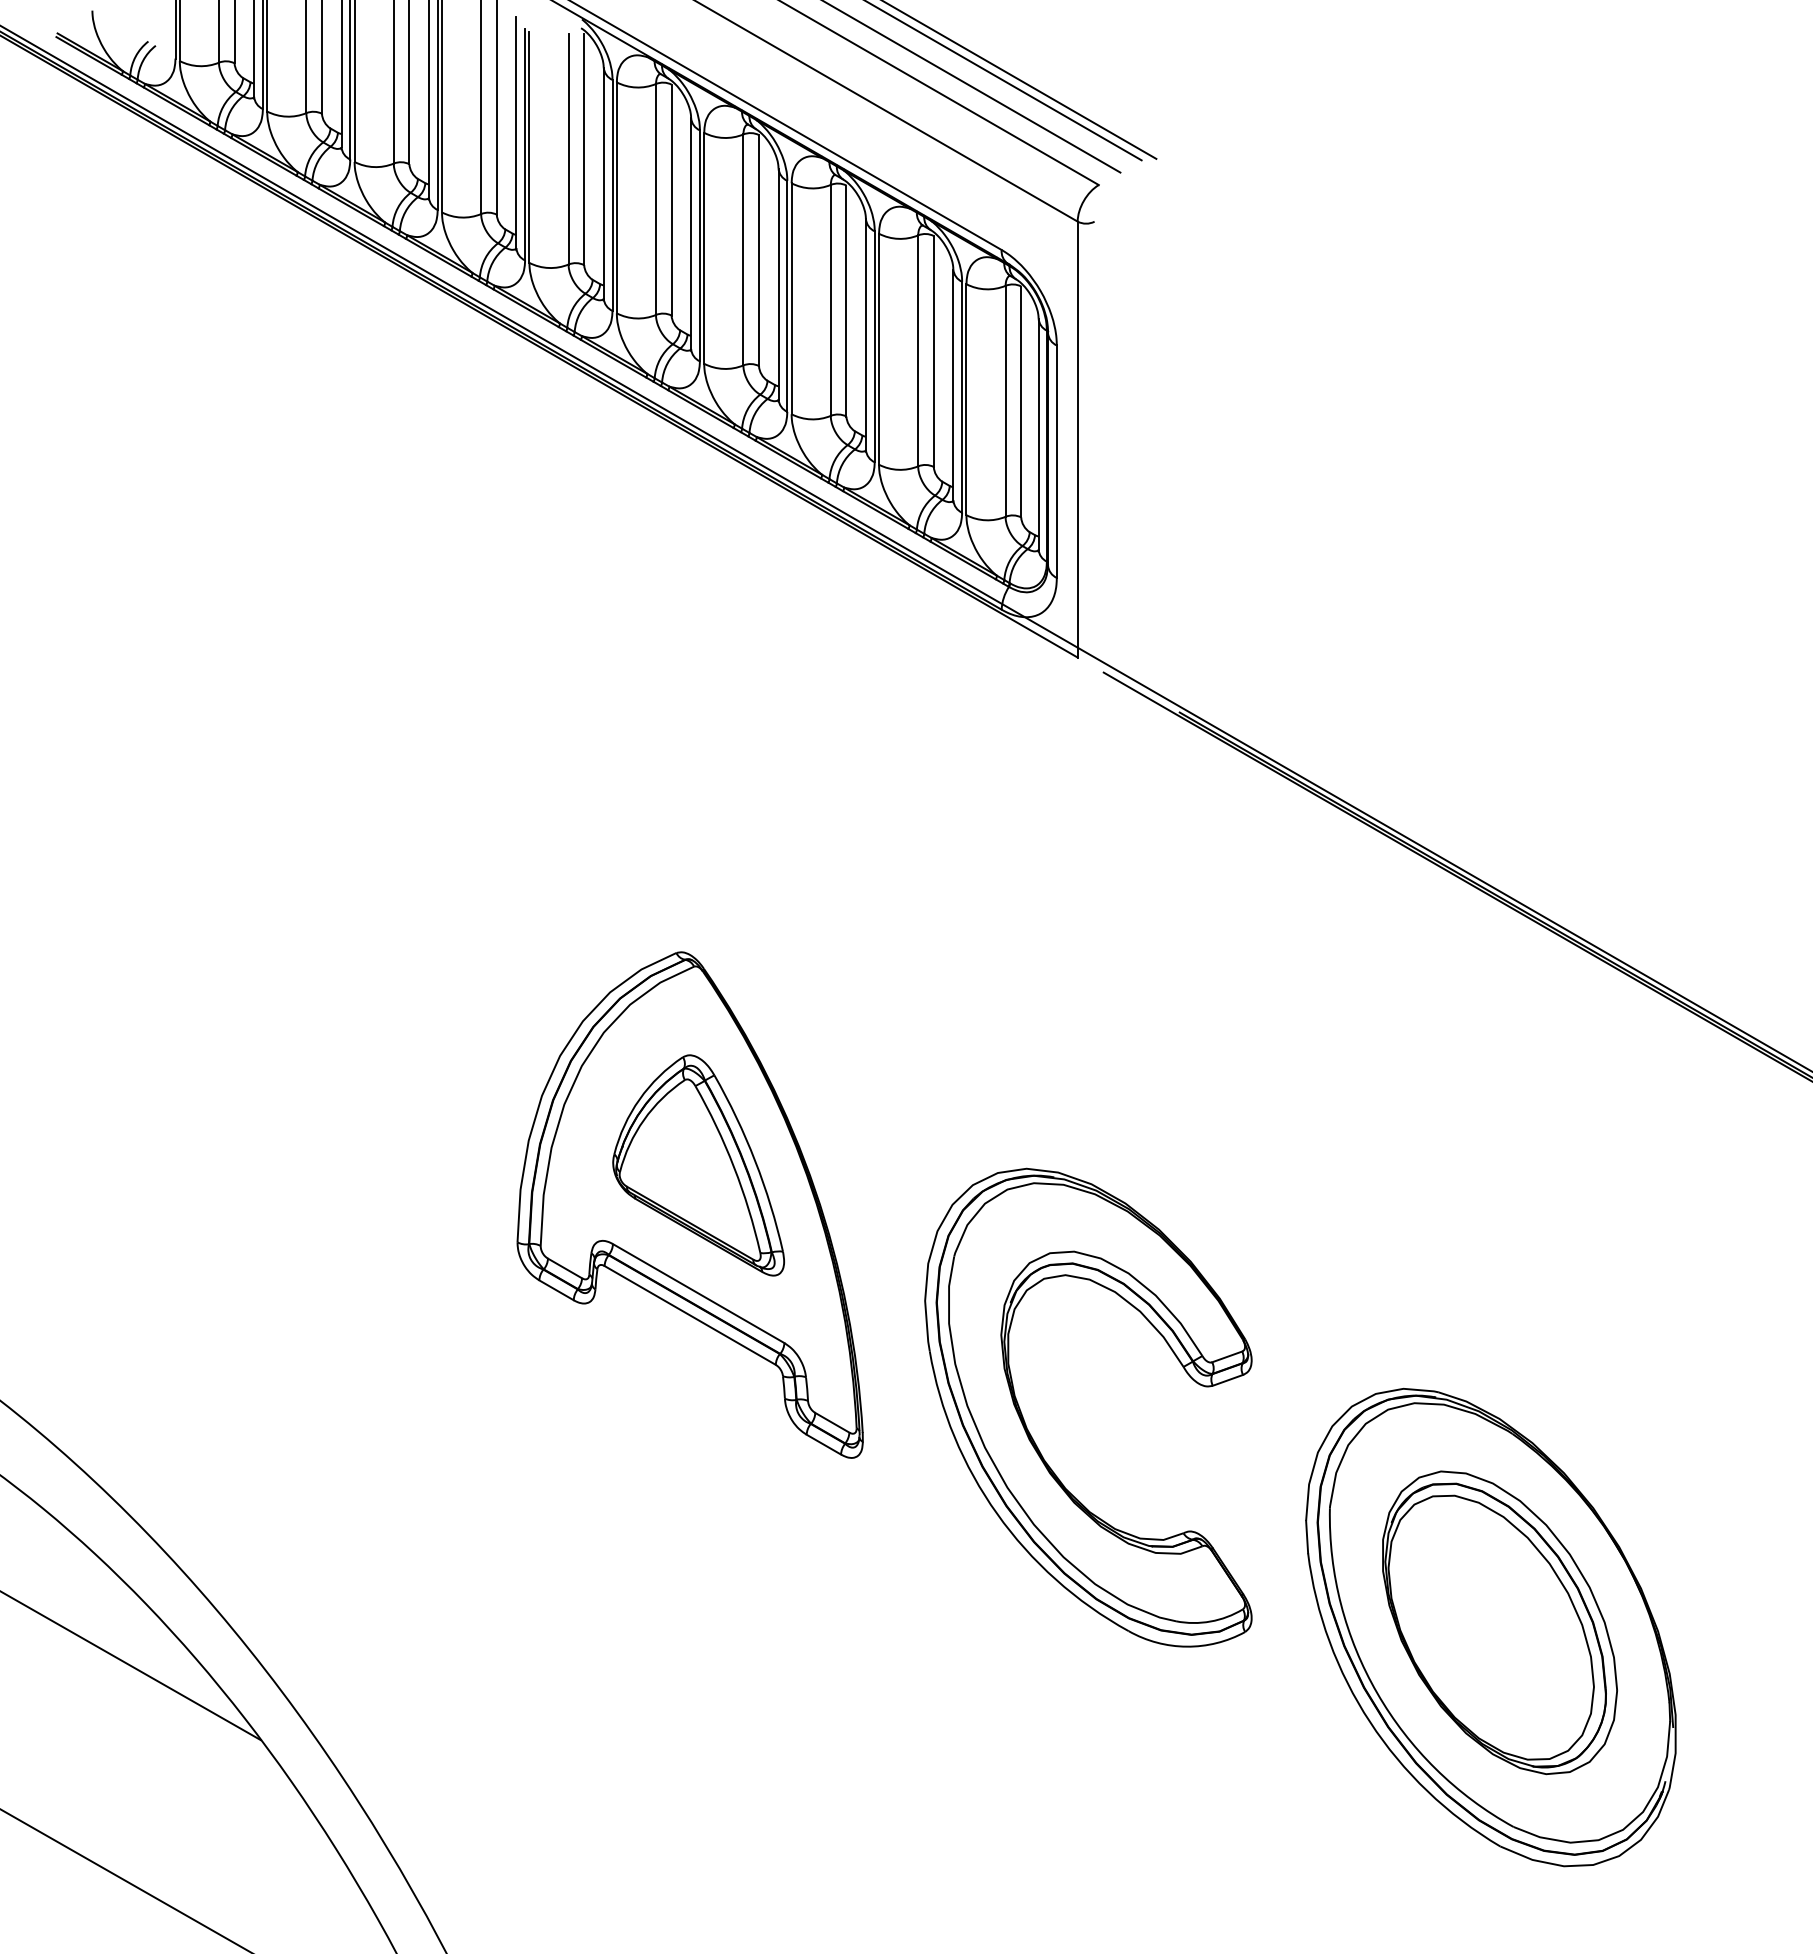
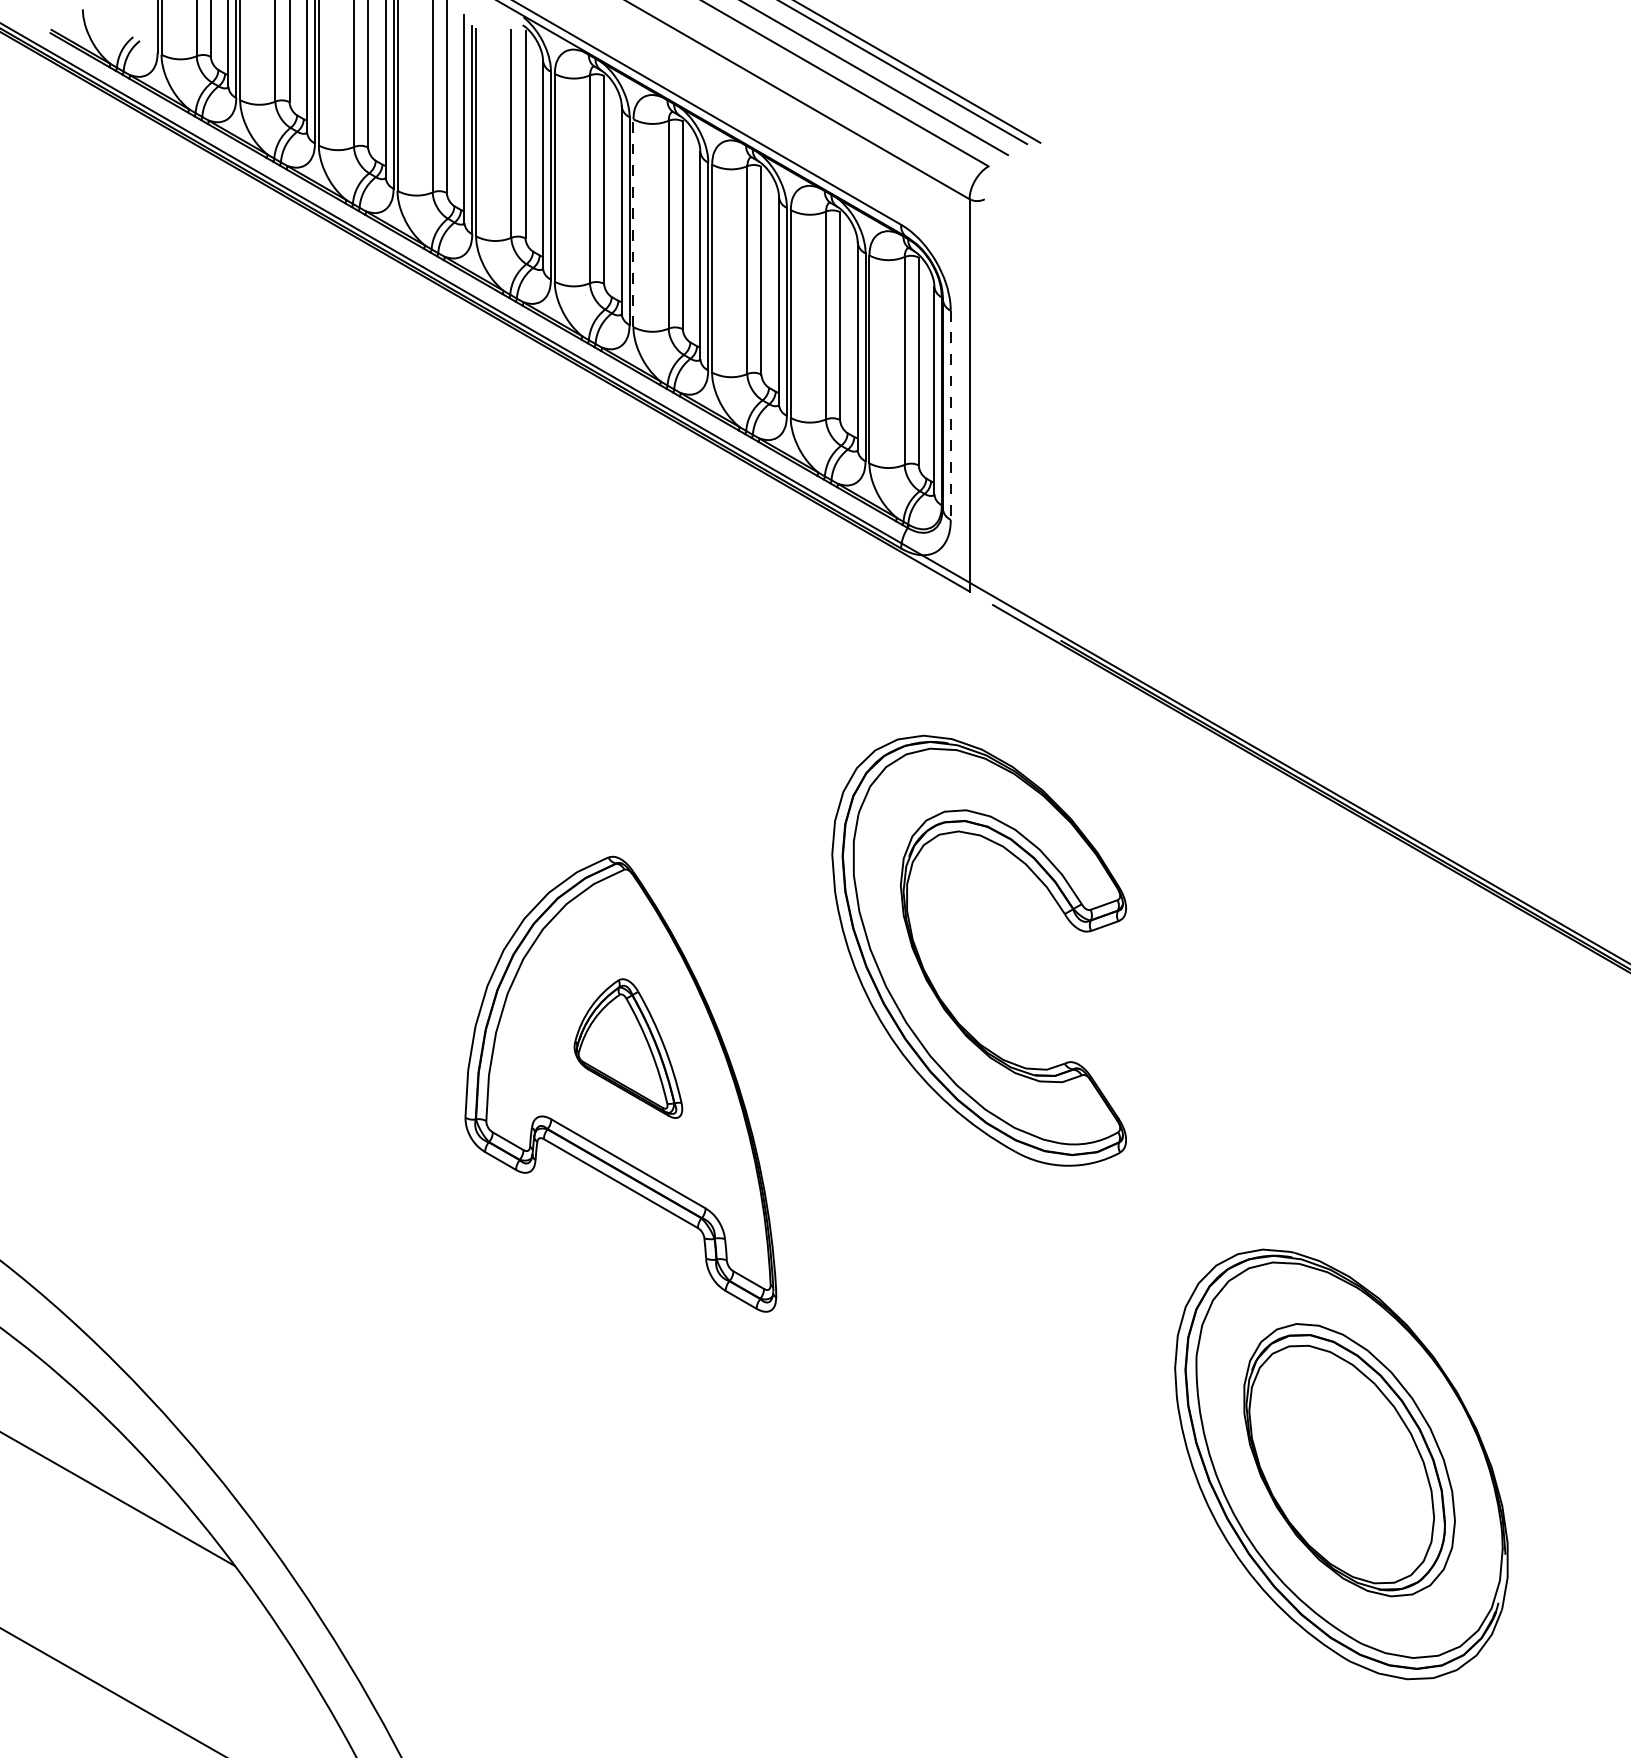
line: (704, 247) -> (633, 222), solid -> dashed
line: (1056, 462) -> (950, 416), solid -> dashed
part: (698, 1165) -> (628, 1048), size x0.7
part: (1032, 1436) -> (928, 976), moved

